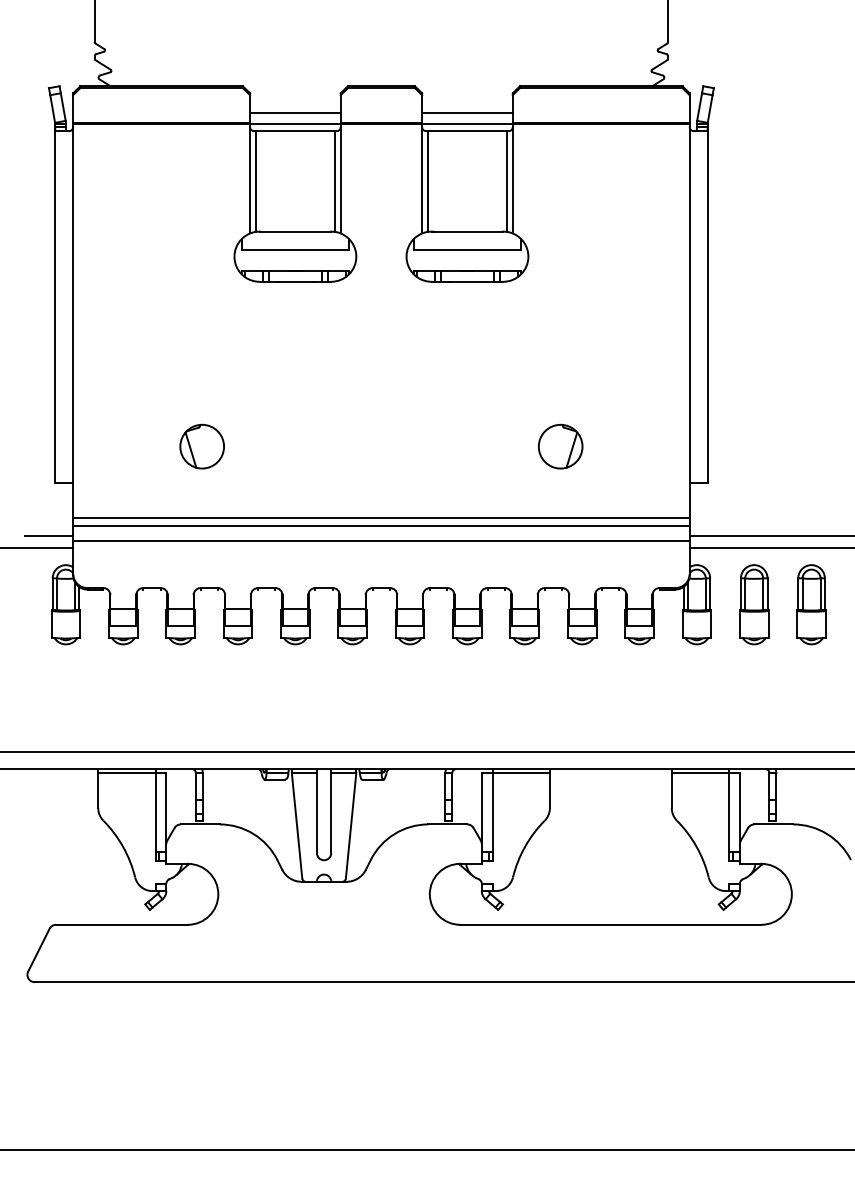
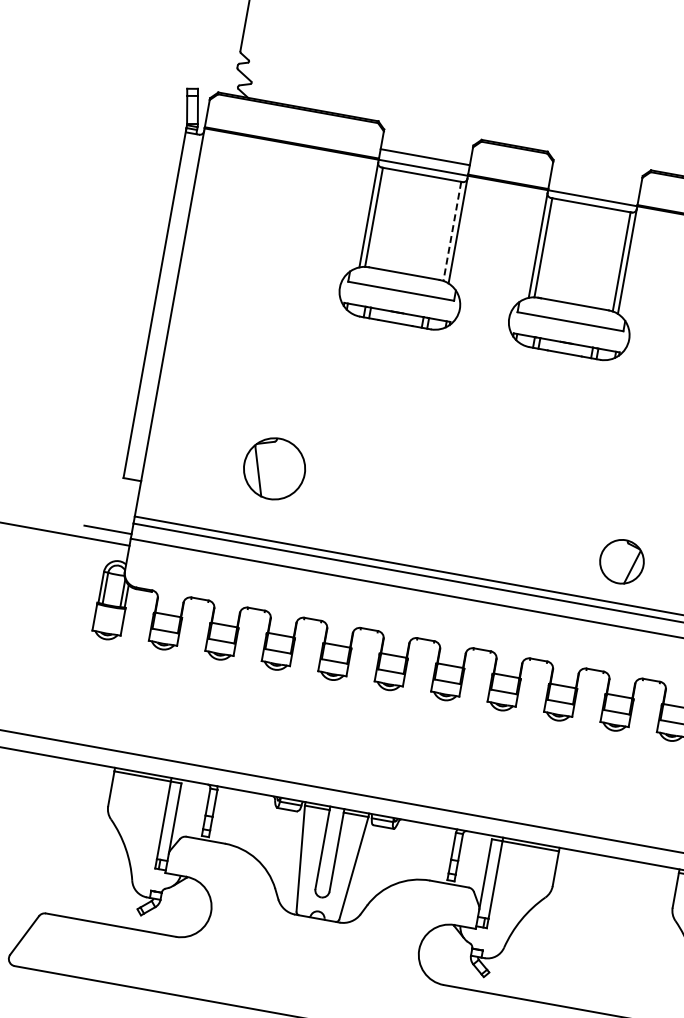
line: (467, 113) -> (594, 187), removed
line: (335, 182) -> (452, 232), solid -> dashed
part: (201, 446) -> (273, 468), size x1.4
part: (560, 446) -> (621, 561), moved

